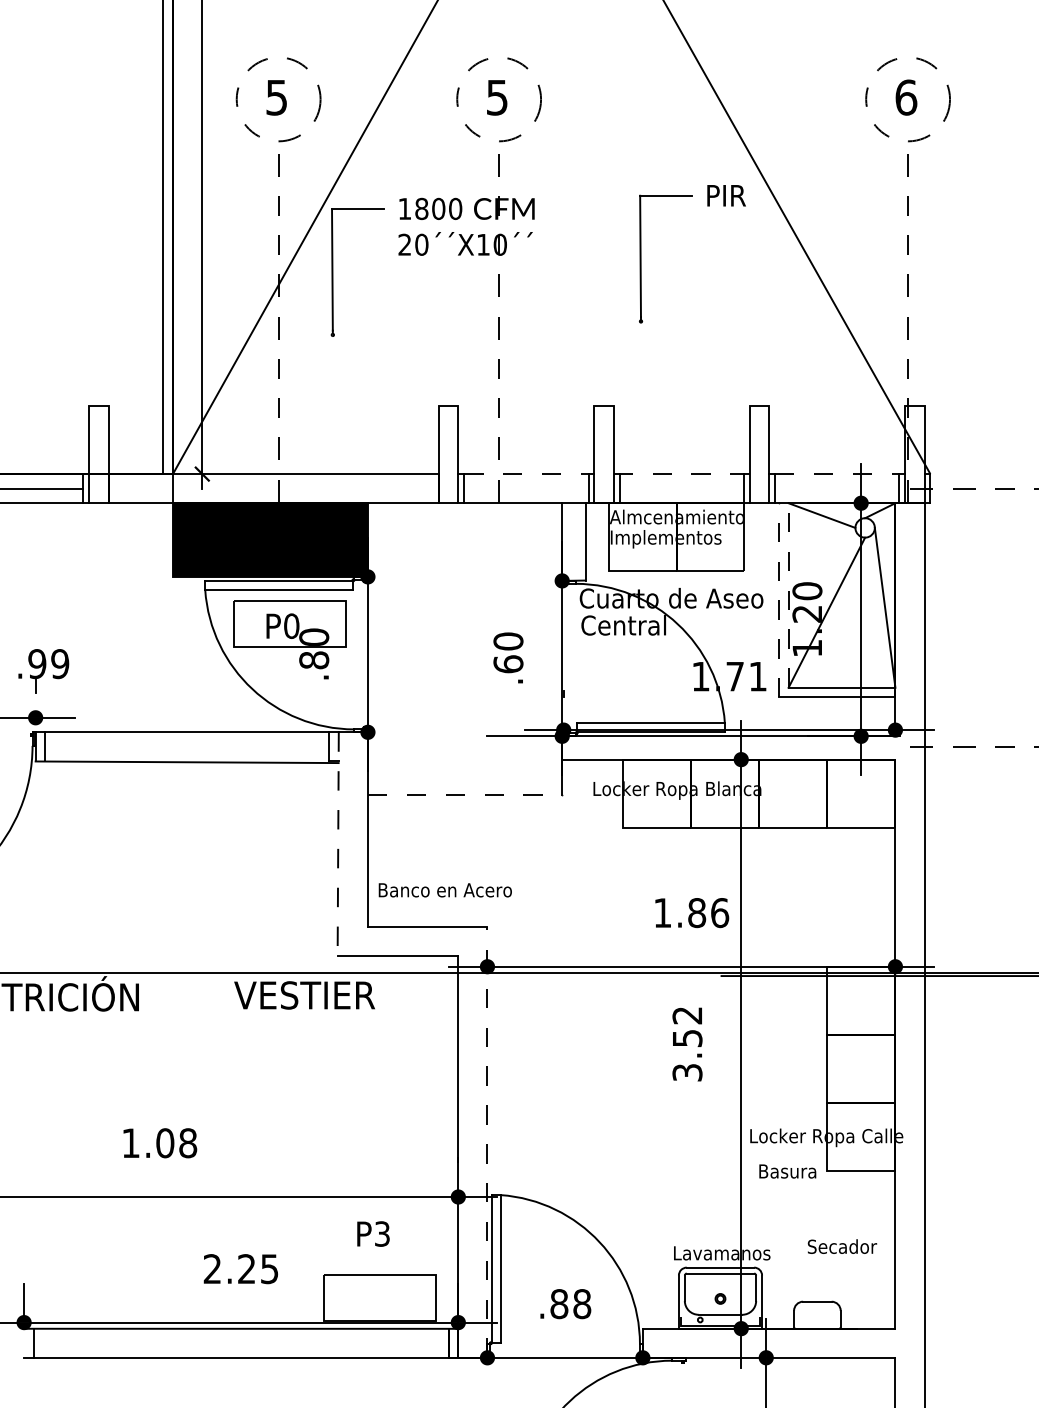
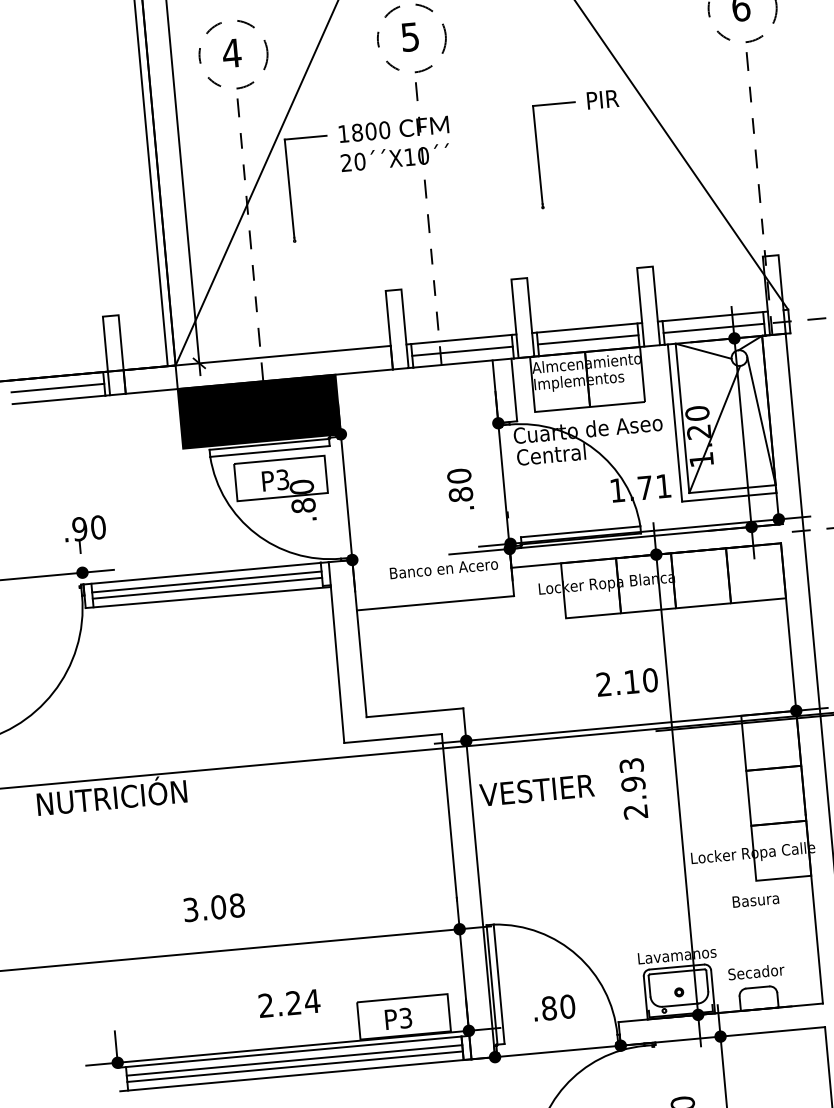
text: (276, 97) -> (231, 53), 5 -> 4
line: (526, 474) -> (461, 339), dashed -> solid
line: (681, 474) -> (586, 328), dashed -> solid
line: (837, 474) -> (713, 316), dashed -> solid
line: (526, 488) -> (462, 351), added
line: (681, 488) -> (588, 339), added
line: (836, 488) -> (713, 328), added
line: (788, 595) -> (682, 418), dashed -> solid
line: (778, 599) -> (674, 422), dashed -> solid
text: (291, 626) -> (282, 480), P0 -> P3
text: (60, 664) -> (98, 527), .99 -> .90
text: (508, 664) -> (461, 494), .60 -> .80
line: (186, 743) -> (206, 582), added
line: (186, 750) -> (206, 588), added
line: (465, 794) -> (435, 603), dashed -> solid
line: (338, 844) -> (336, 652), dashed -> solid
text: (444, 890) -> (443, 569), moved
text: (691, 913) -> (627, 682), 1.86 -> 2.10
text: (304, 995) -> (536, 790), moved
text: (687, 1044) -> (633, 789), 3.52 -> 2.93
line: (487, 1142) -> (479, 882), dashed -> solid
text: (130, 1143) -> (190, 910), 1.08 -> 3.08
text: (787, 1171) -> (755, 900), moved
text: (373, 1233) -> (398, 1018), moved
text: (842, 1246) -> (756, 971), moved
text: (269, 1269) -> (312, 1001), 2.25 -> 2.24
text: (582, 1303) -> (567, 1006), .88 -> .80
line: (240, 1339) -> (293, 1060), added
line: (240, 1347) -> (294, 1066), added

